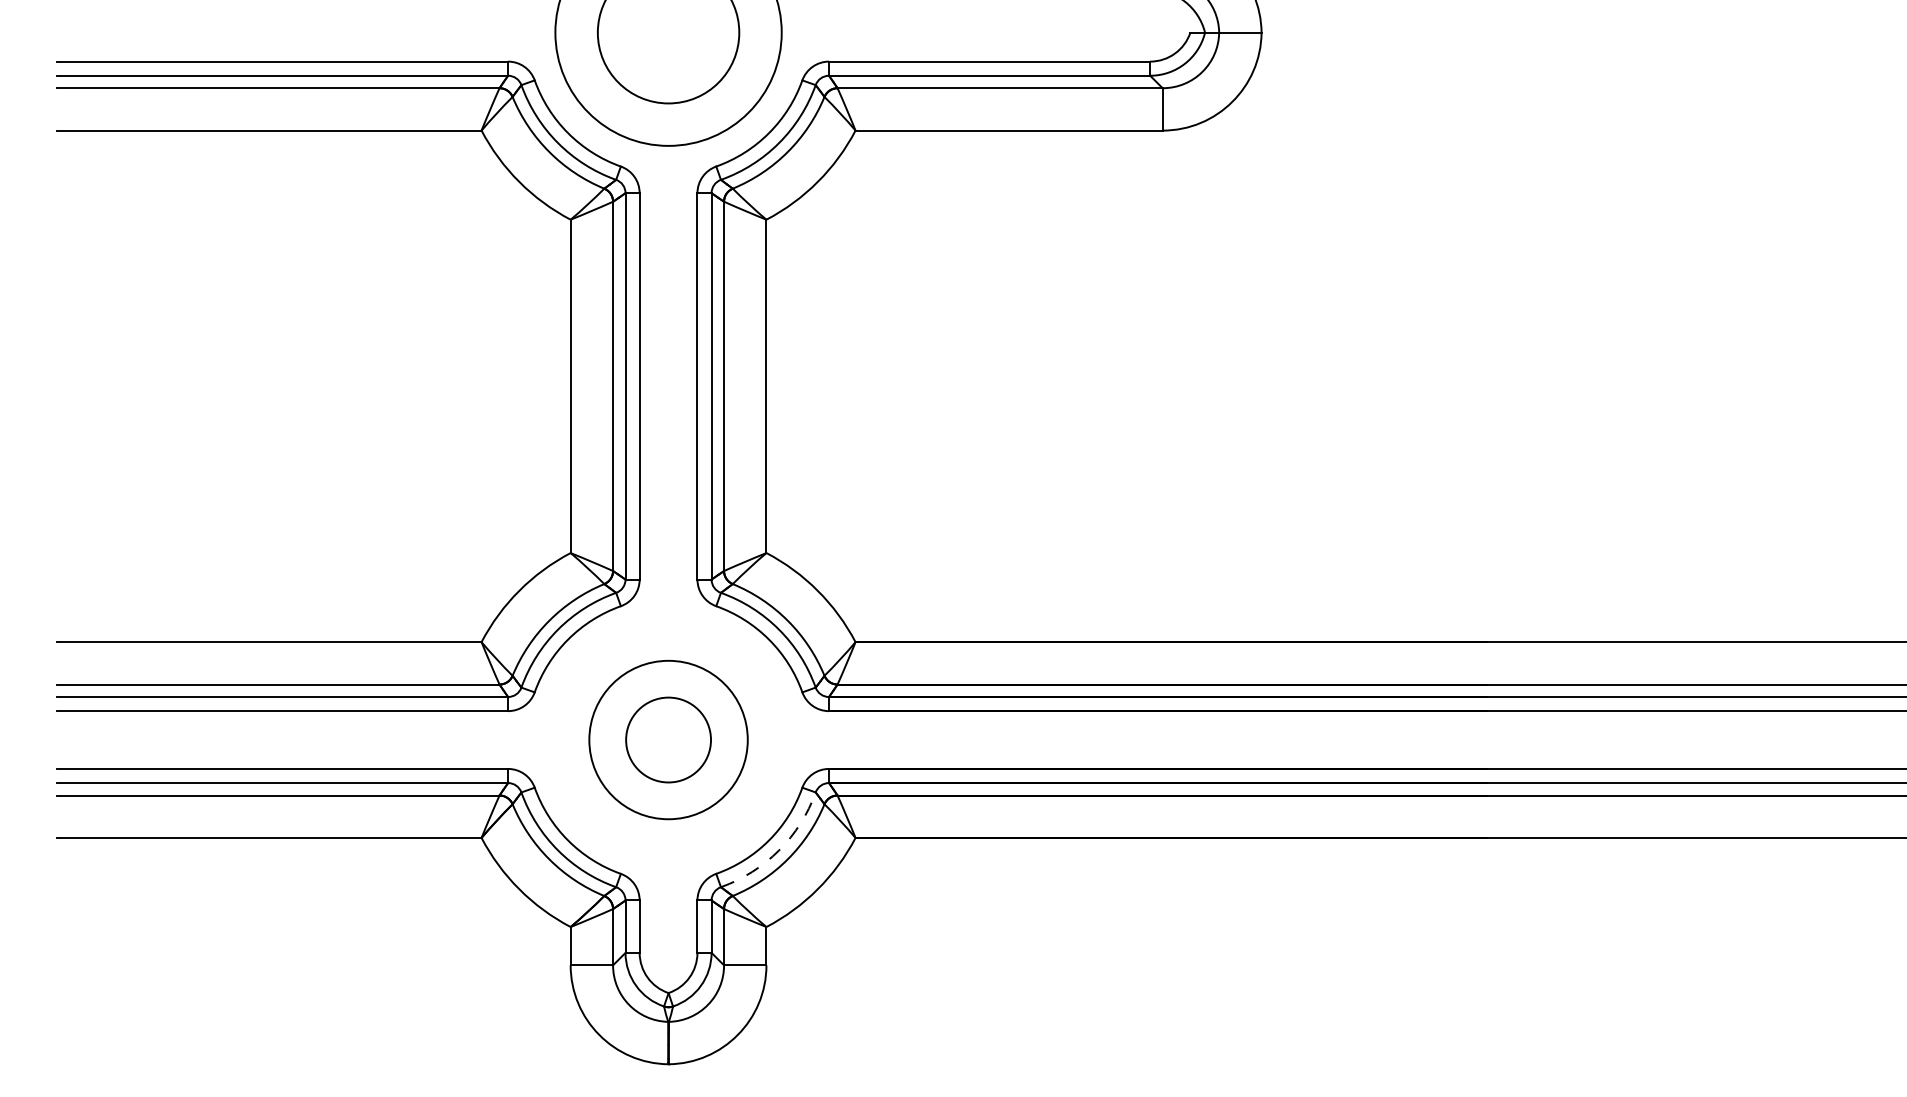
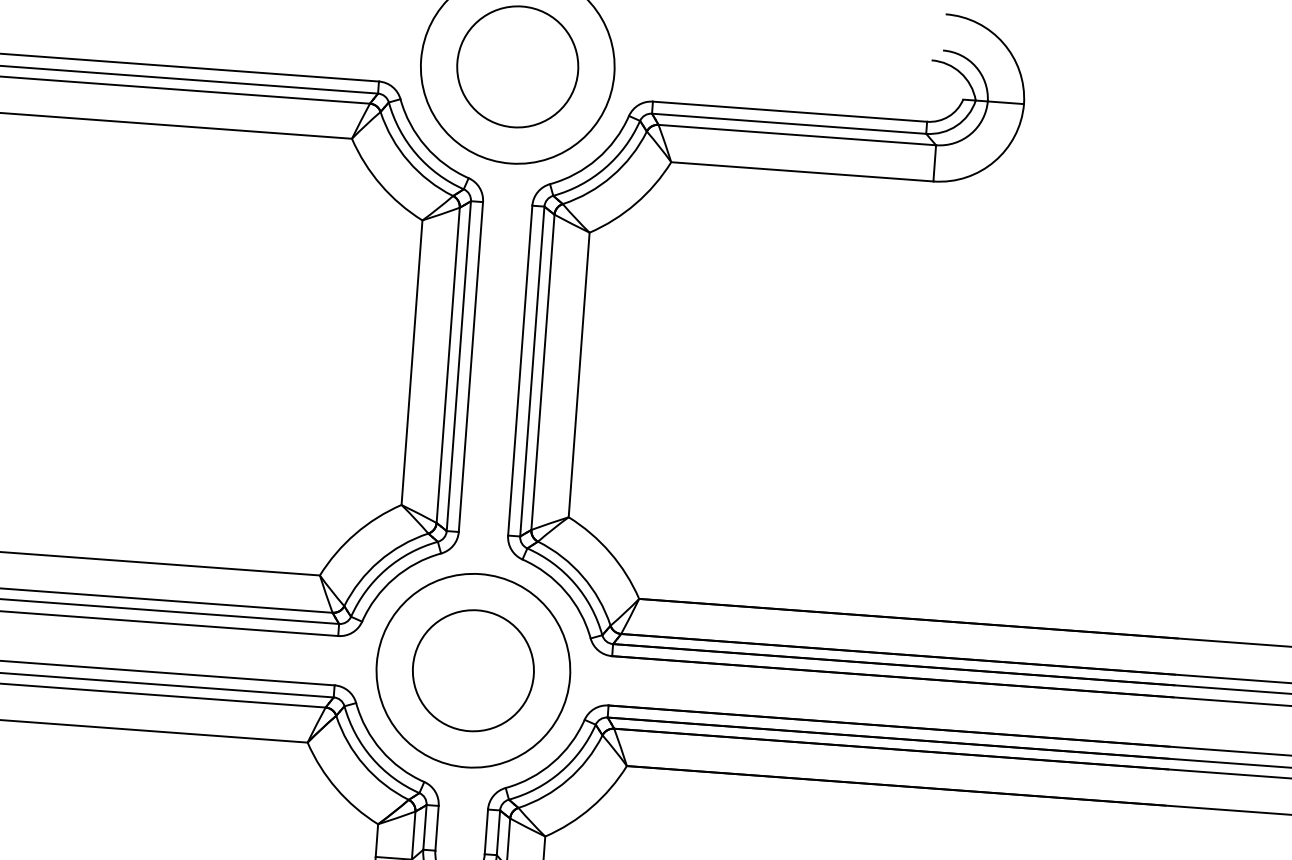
circle: (668, 739) -> (473, 670), size x1.43
circle: (668, 739) -> (473, 670), size x1.67
arc: (779, 850) -> (561, 772), dashed -> solid

